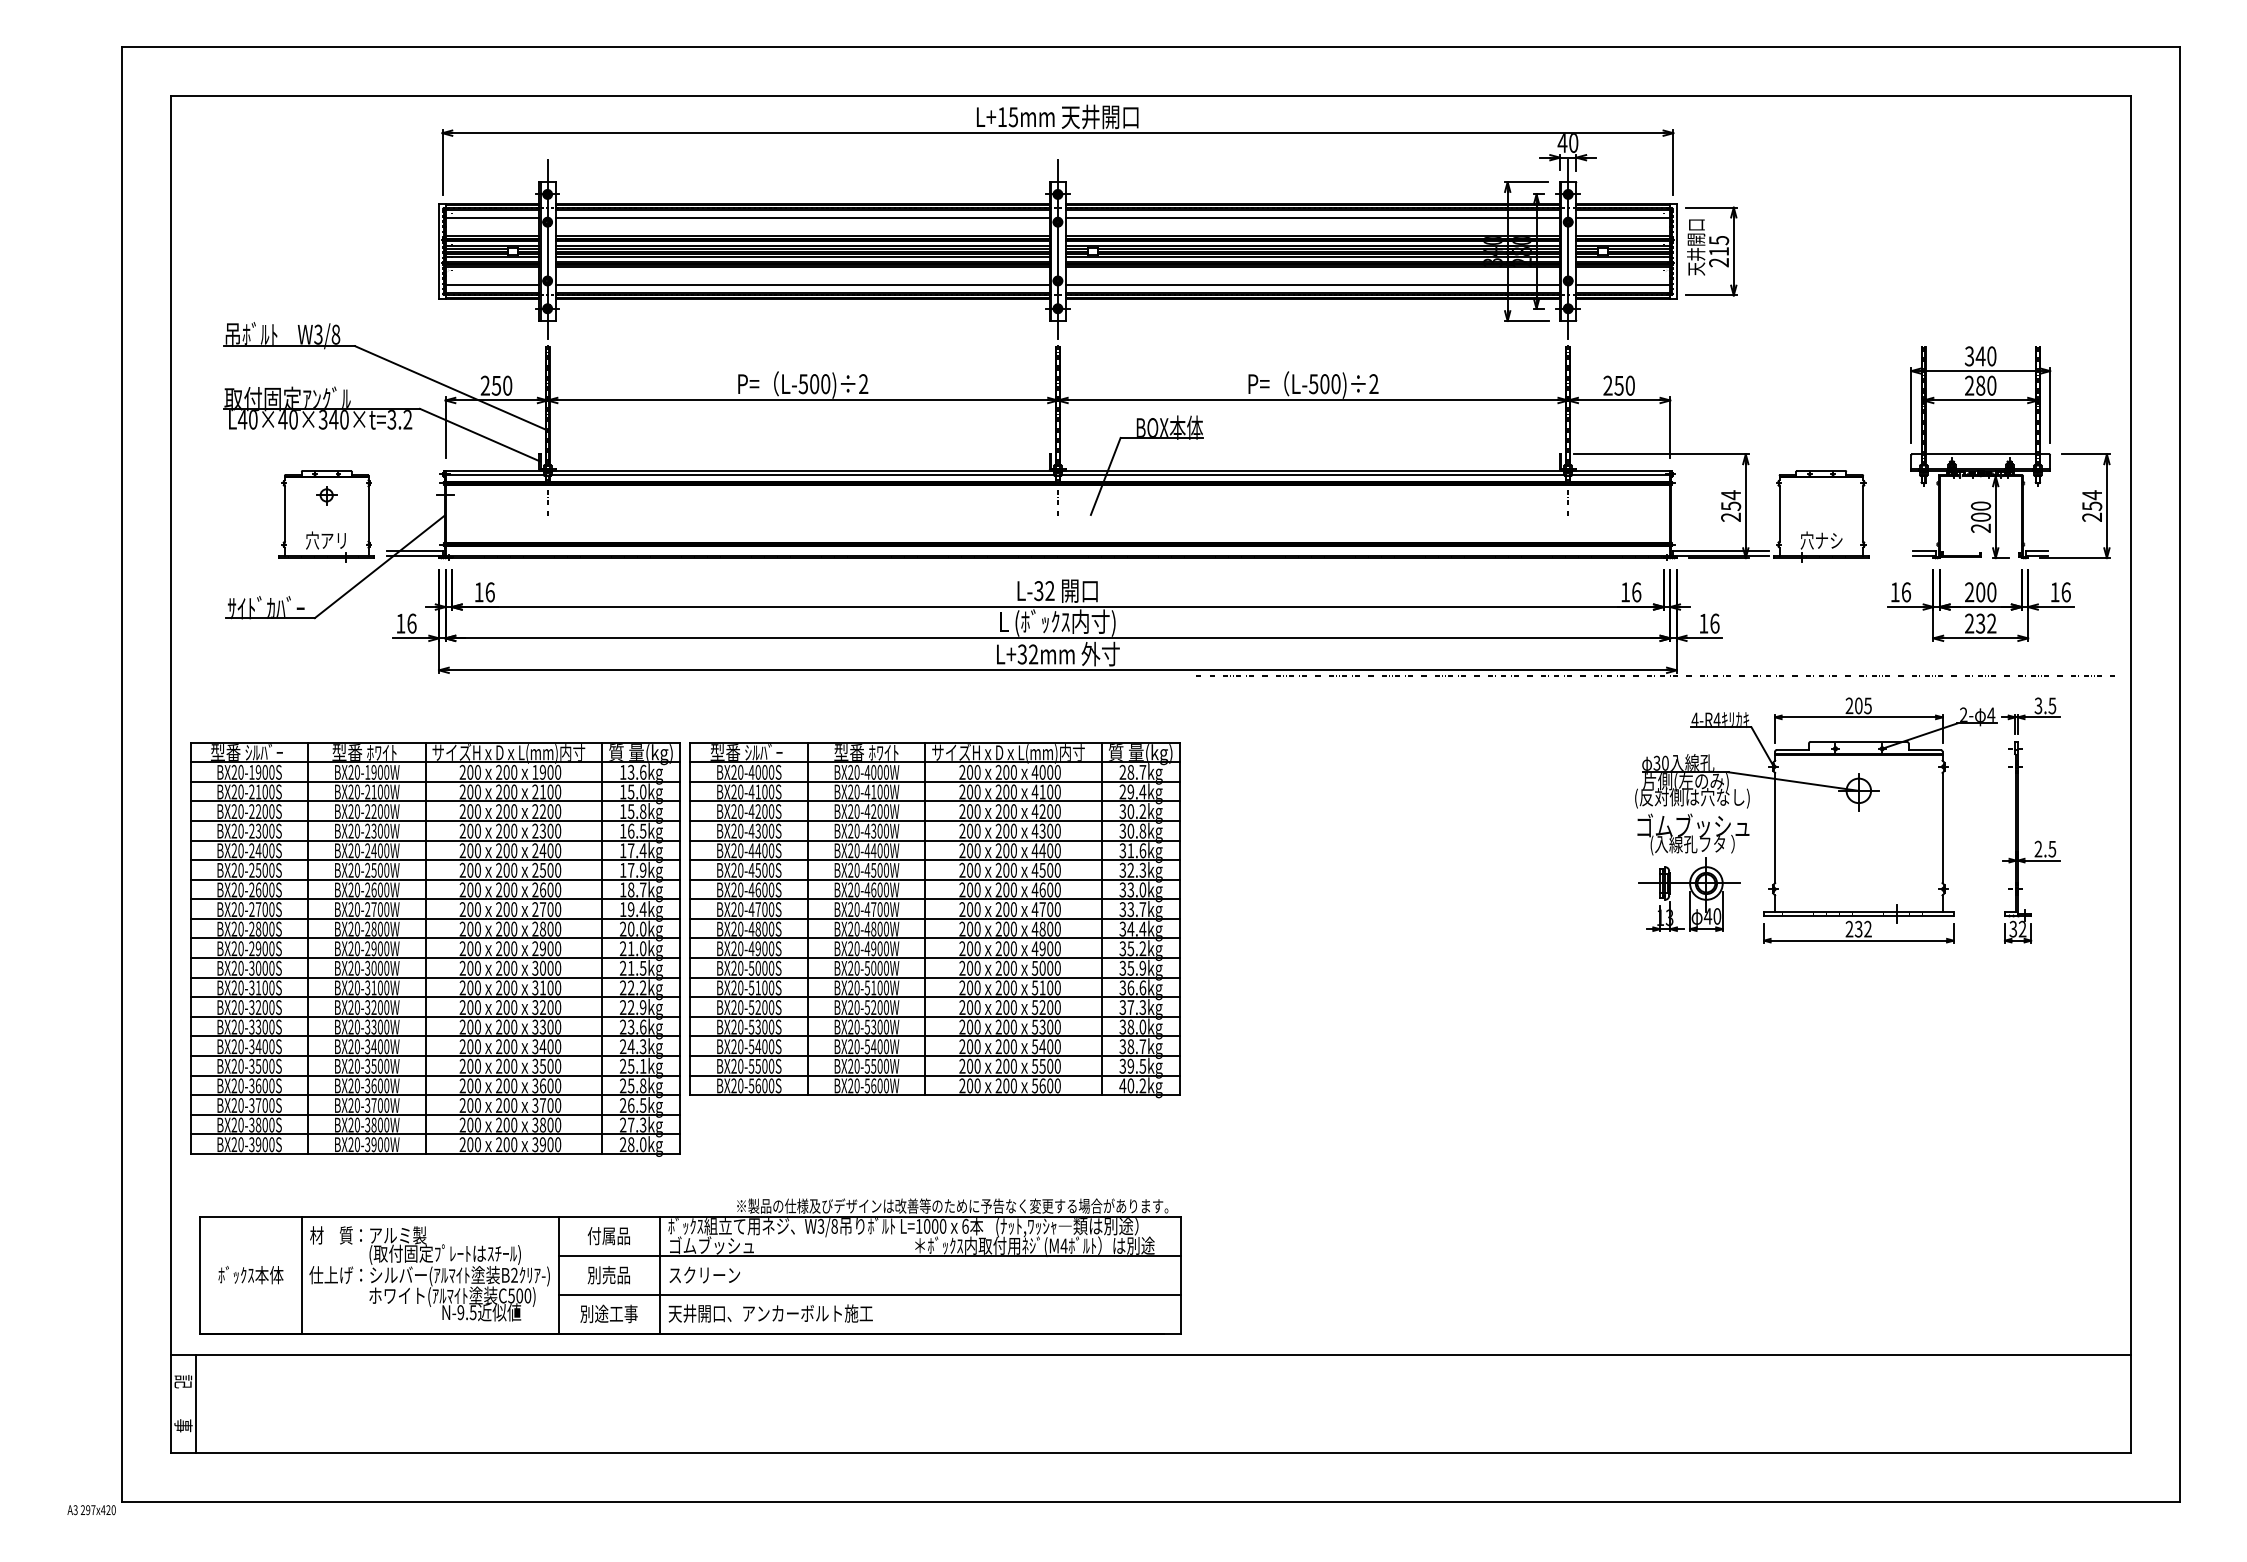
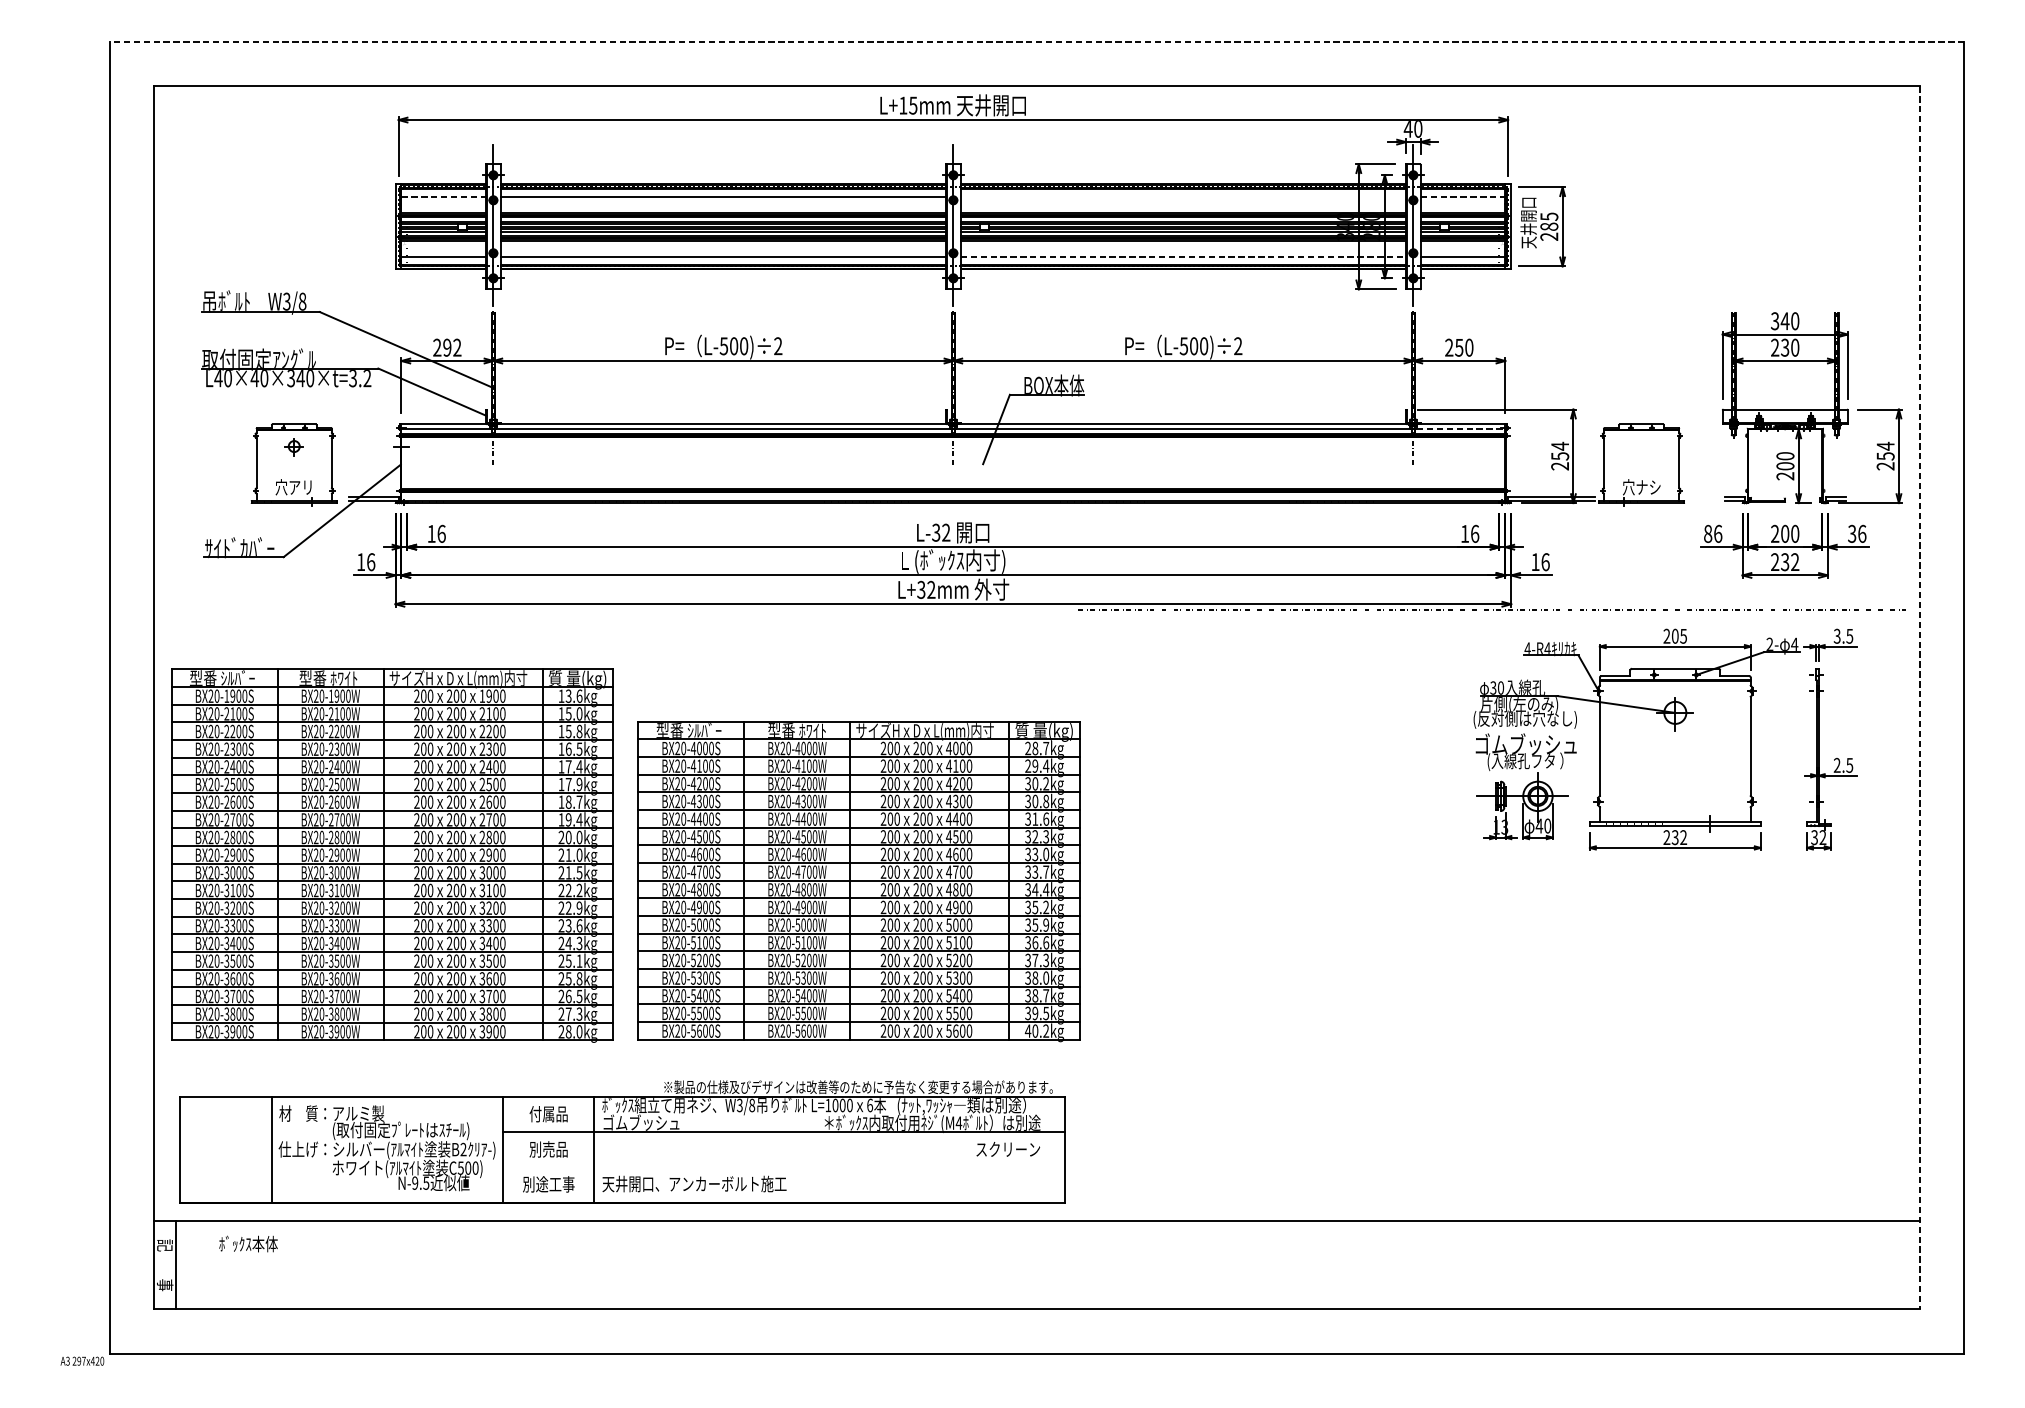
line: (1150, 46) -> (1036, 41), solid -> dashed
line: (492, 218) -> (443, 196), solid -> dashed
line: (1313, 218) -> (1183, 196), removed
line: (1623, 218) -> (1463, 196), solid -> dashed
text: (1719, 251) -> (1549, 226), 215 -> 285
line: (1313, 285) -> (1183, 257), solid -> dashed
text: (501, 385) -> (451, 347), 250 -> 292
text: (1980, 385) -> (1784, 347), 280 -> 230
line: (1621, 475) -> (1461, 428), solid -> dashed
text: (1894, 592) -> (1707, 534), 16 -> 86
text: (2054, 592) -> (1851, 534), 16 -> 36
line: (2130, 774) -> (1920, 698), solid -> dashed
part: (934, 920) -> (858, 882), moved
text: (704, 1274) -> (1007, 1148), moved
text: (250, 1275) -> (248, 1244), moved
line: (869, 1295) -> (783, 1167), removed

